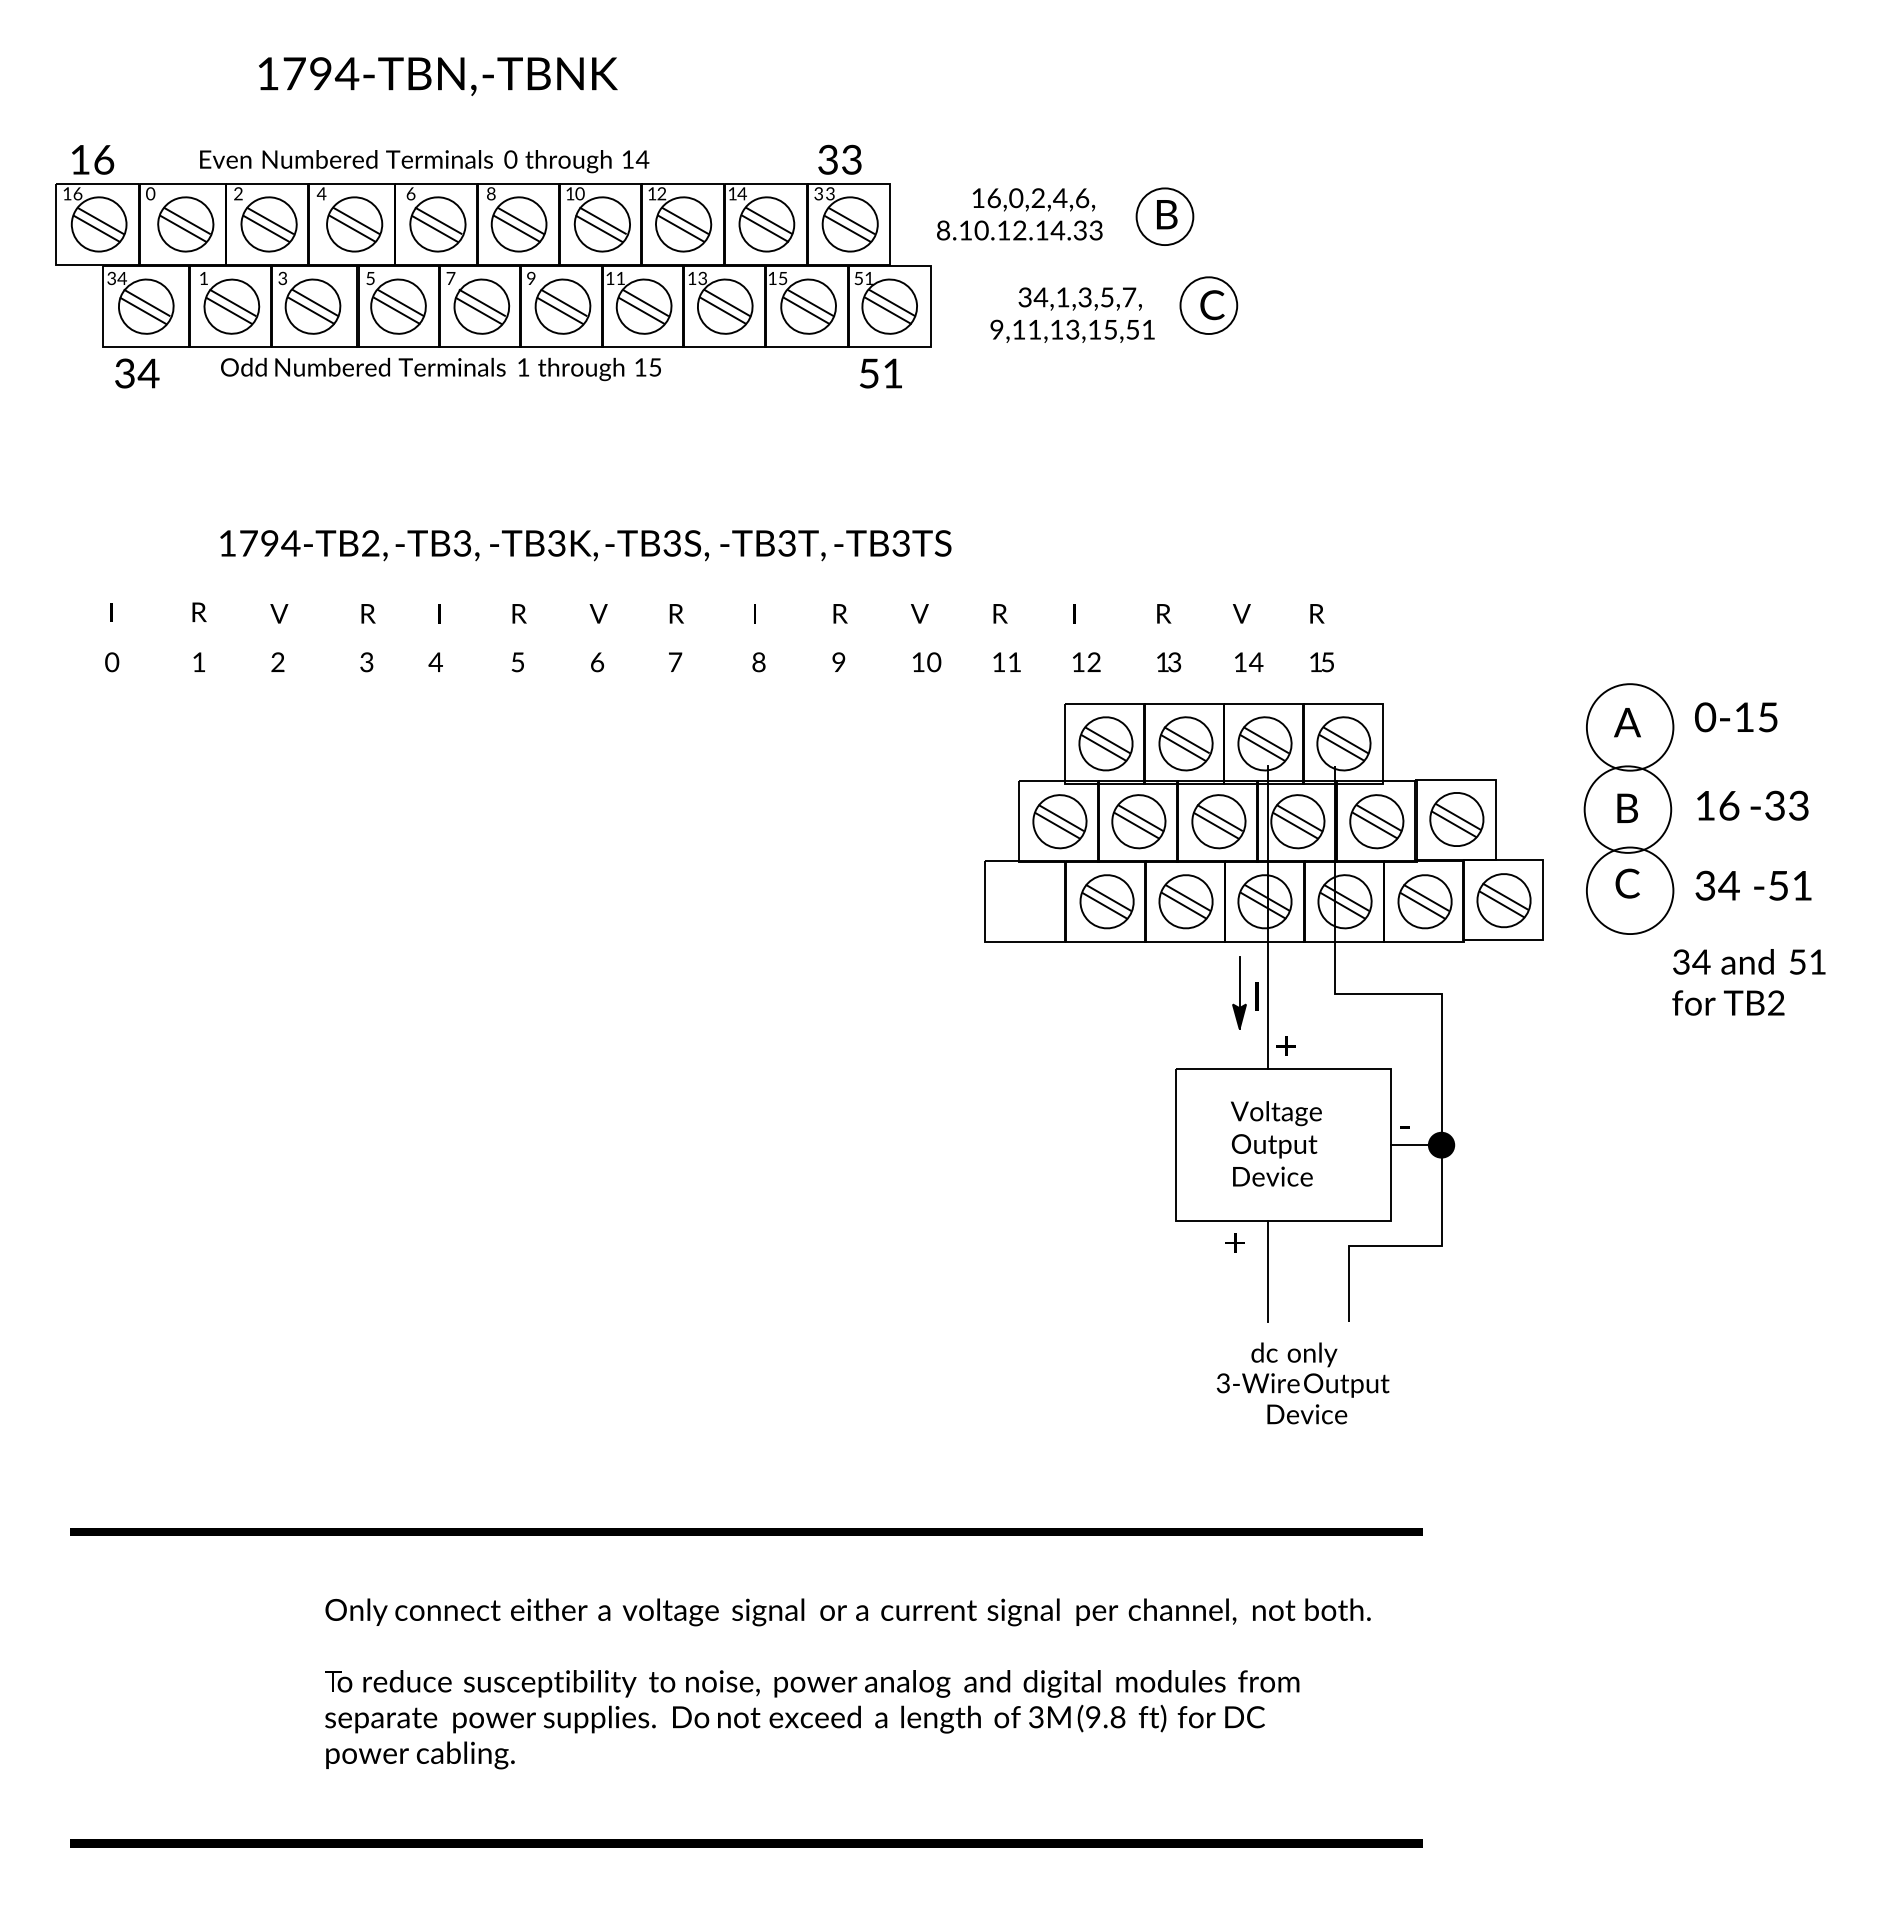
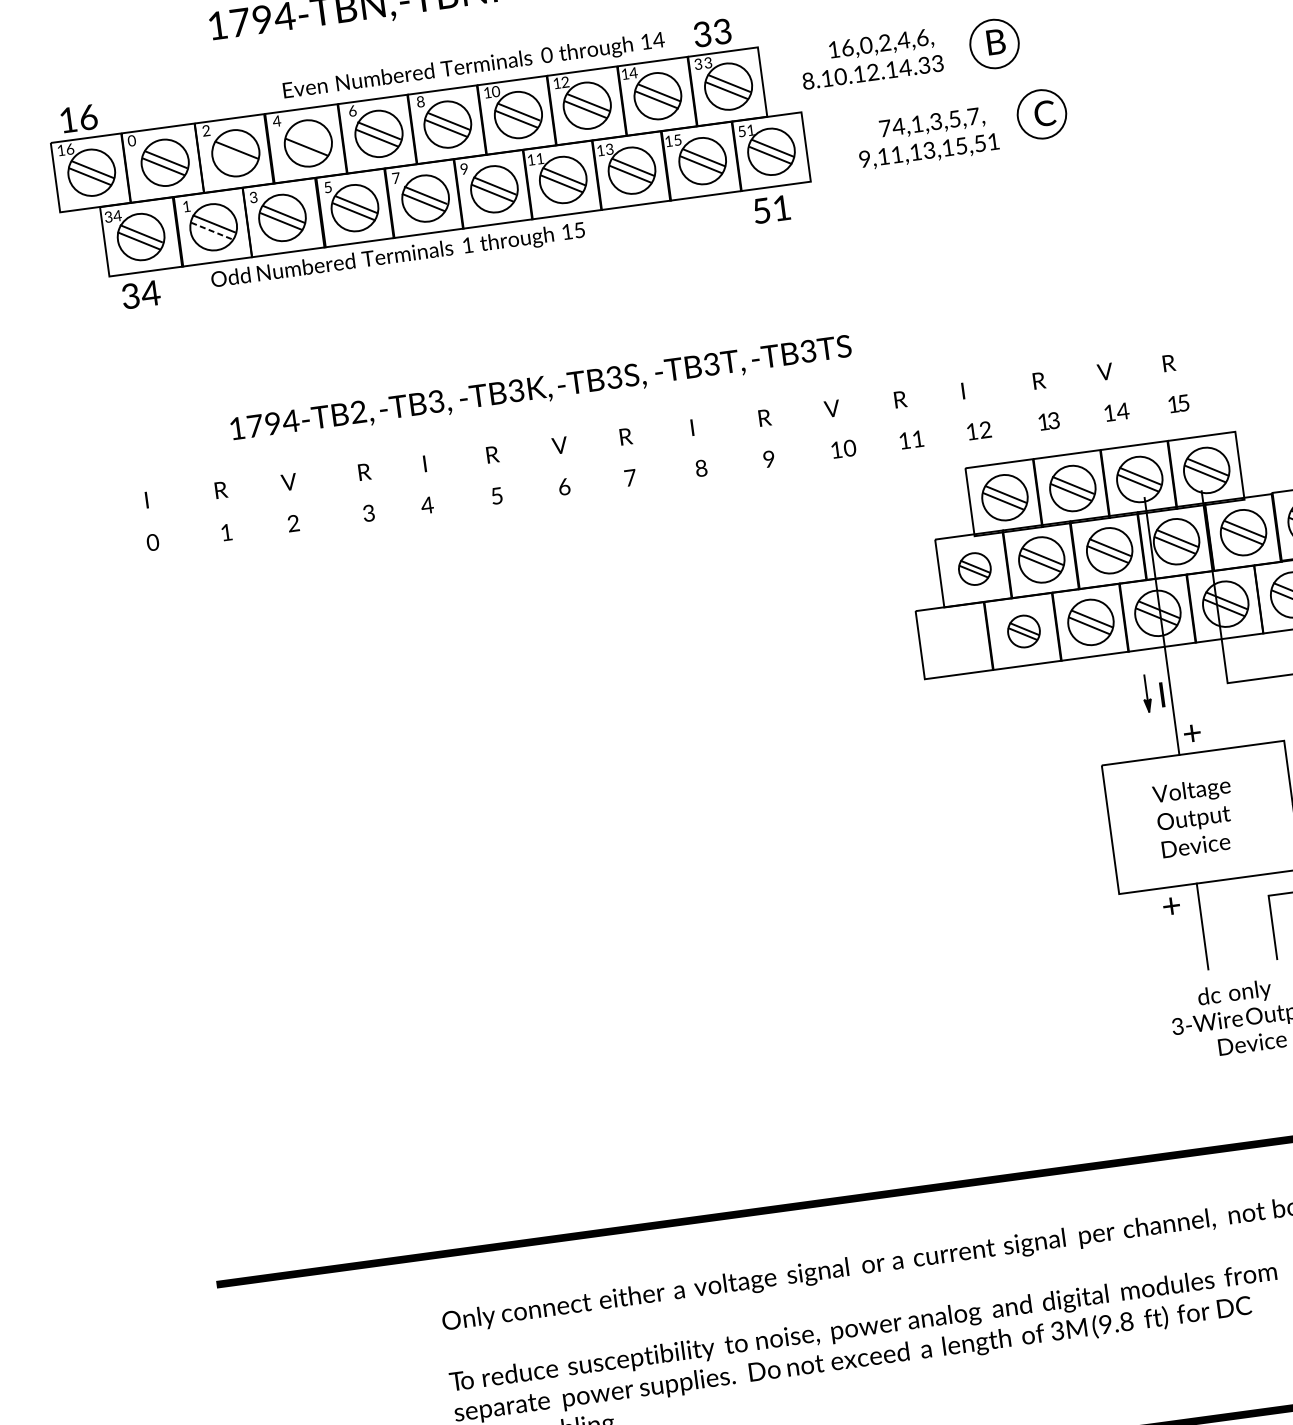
text: (424, 161) -> (474, 66), moved
line: (356, 220) -> (309, 139), removed
line: (266, 228) -> (234, 156), removed
text: (1024, 297) -> (884, 128), 34,1,3,5,7, -> 74,1,3,5,7,
line: (229, 311) -> (212, 231), solid -> dashed
part: (1059, 821) -> (974, 568), size x0.7
part: (1106, 901) -> (1023, 631), size x0.7
part: (1239, 992) -> (1146, 693), size x0.6

